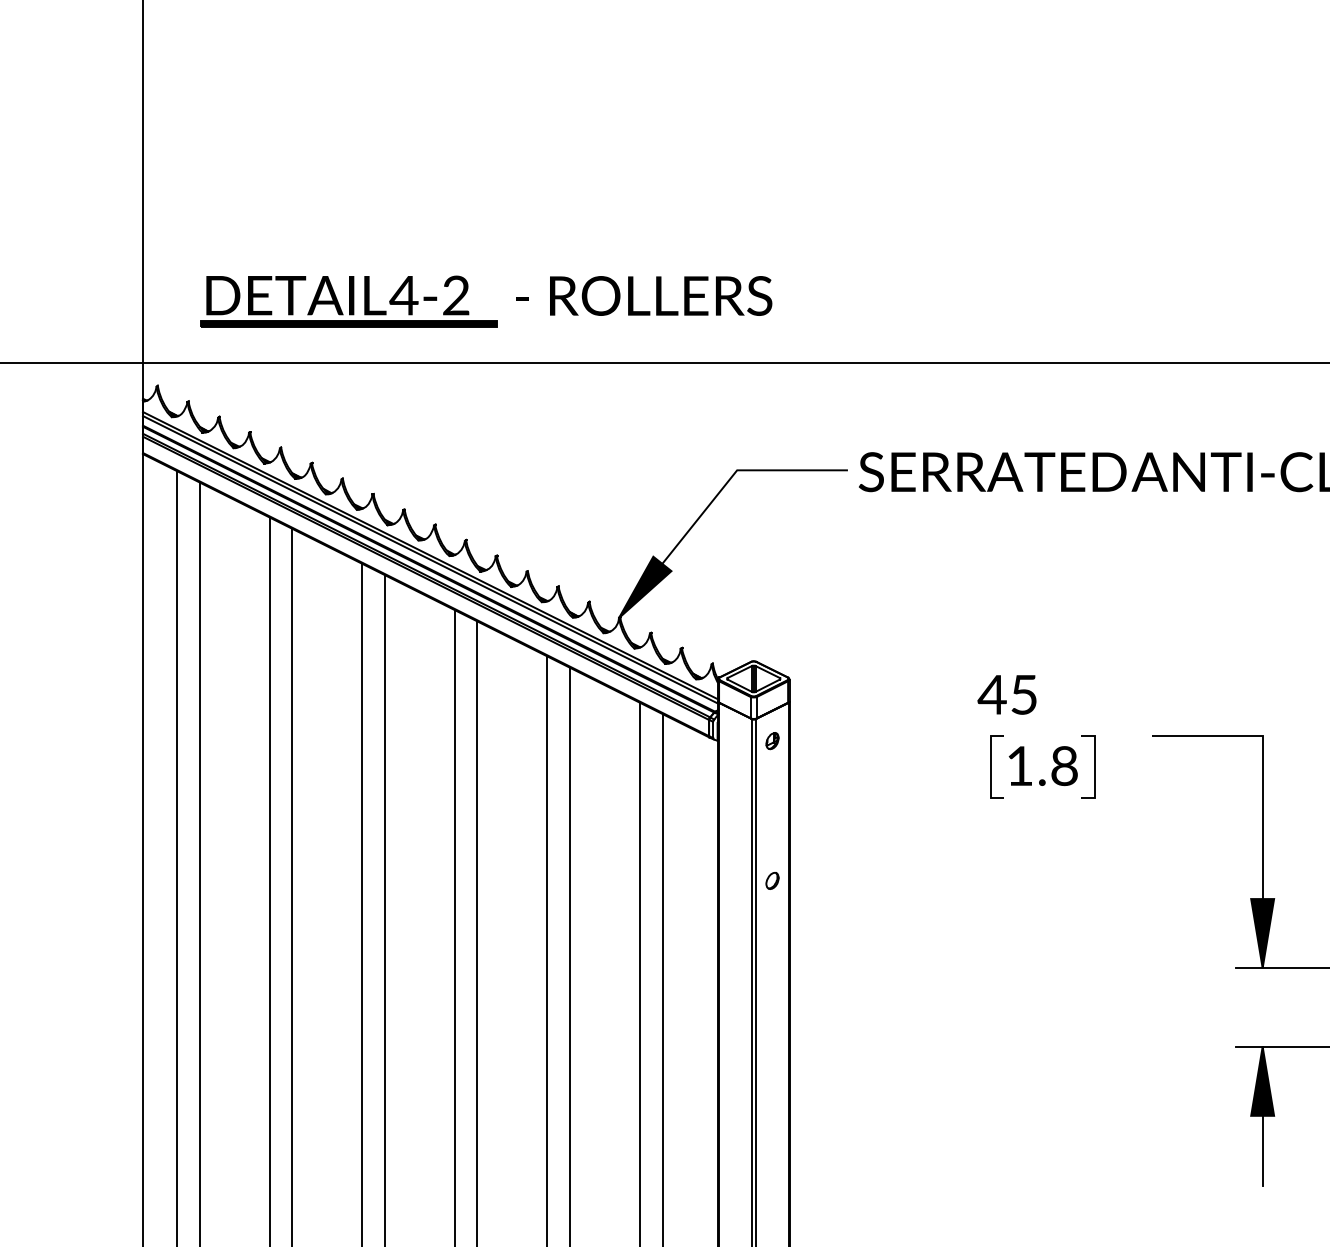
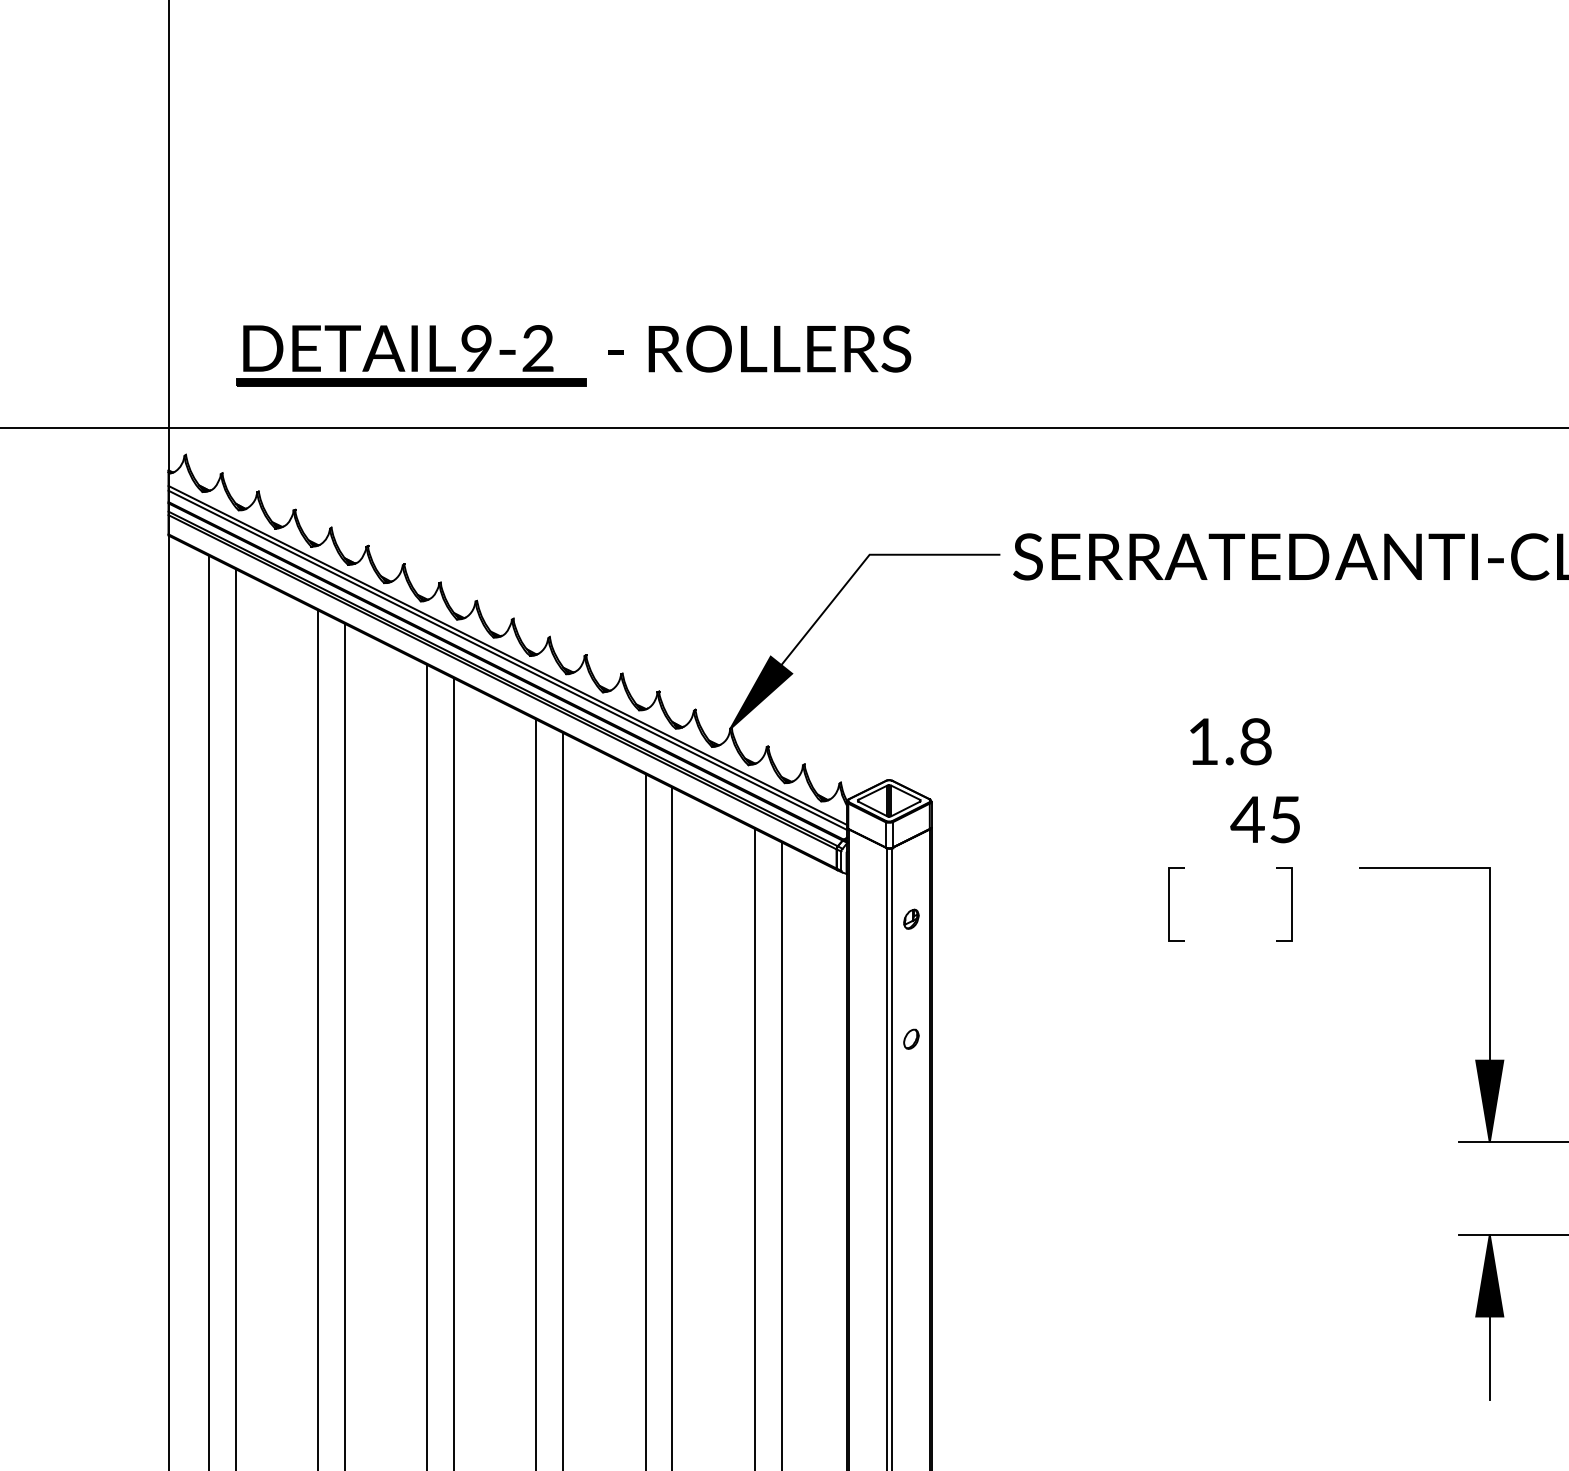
text: (404, 295) -> (476, 348), 4-2 -> 9-2
text: (1006, 694) -> (1264, 819), moved
part: (772, 740) -> (911, 918), moved
text: (1042, 765) -> (1230, 741), moved

